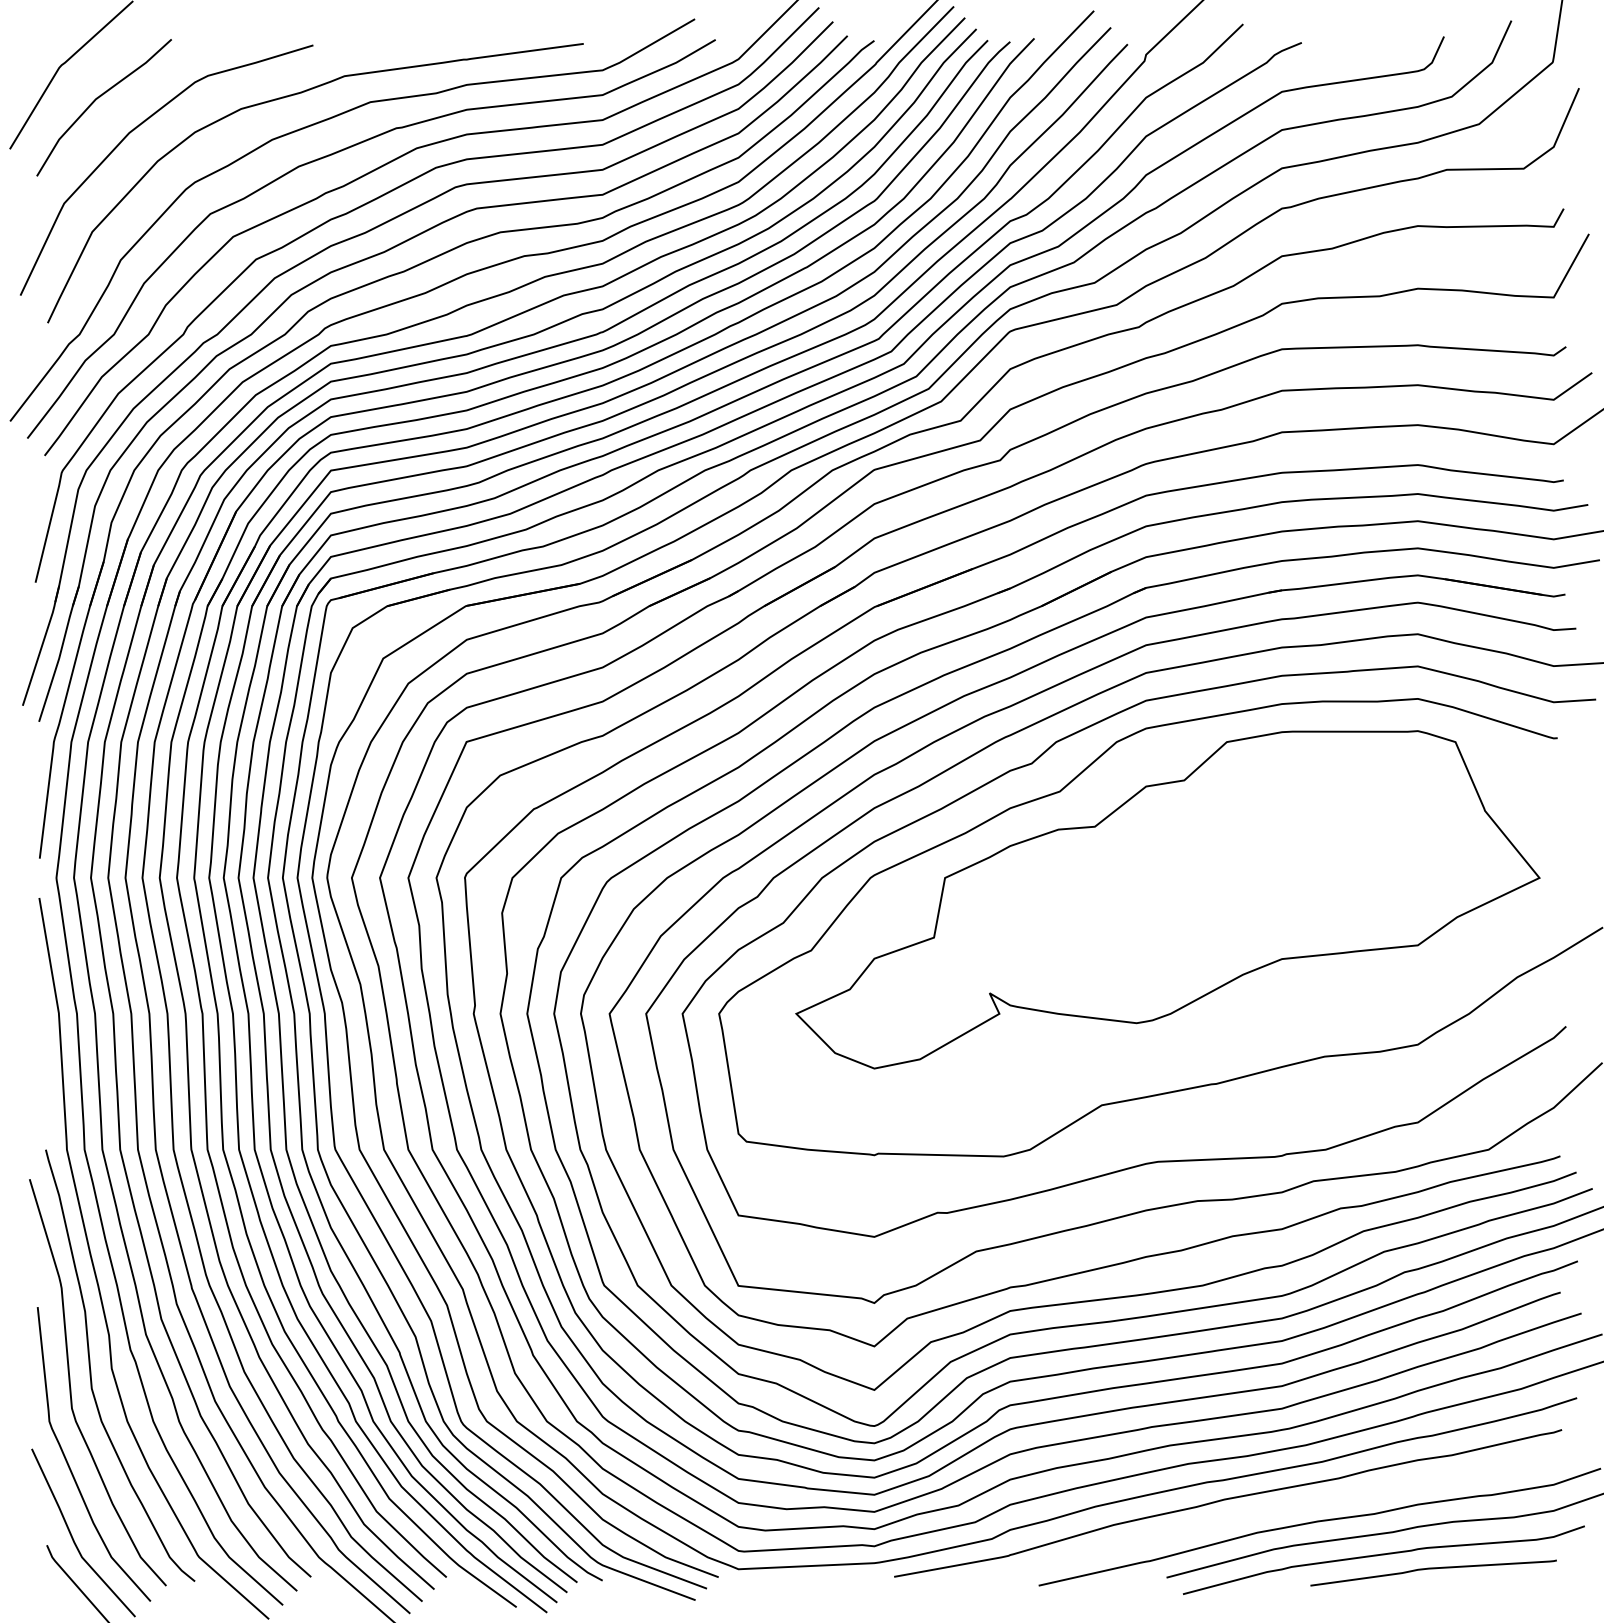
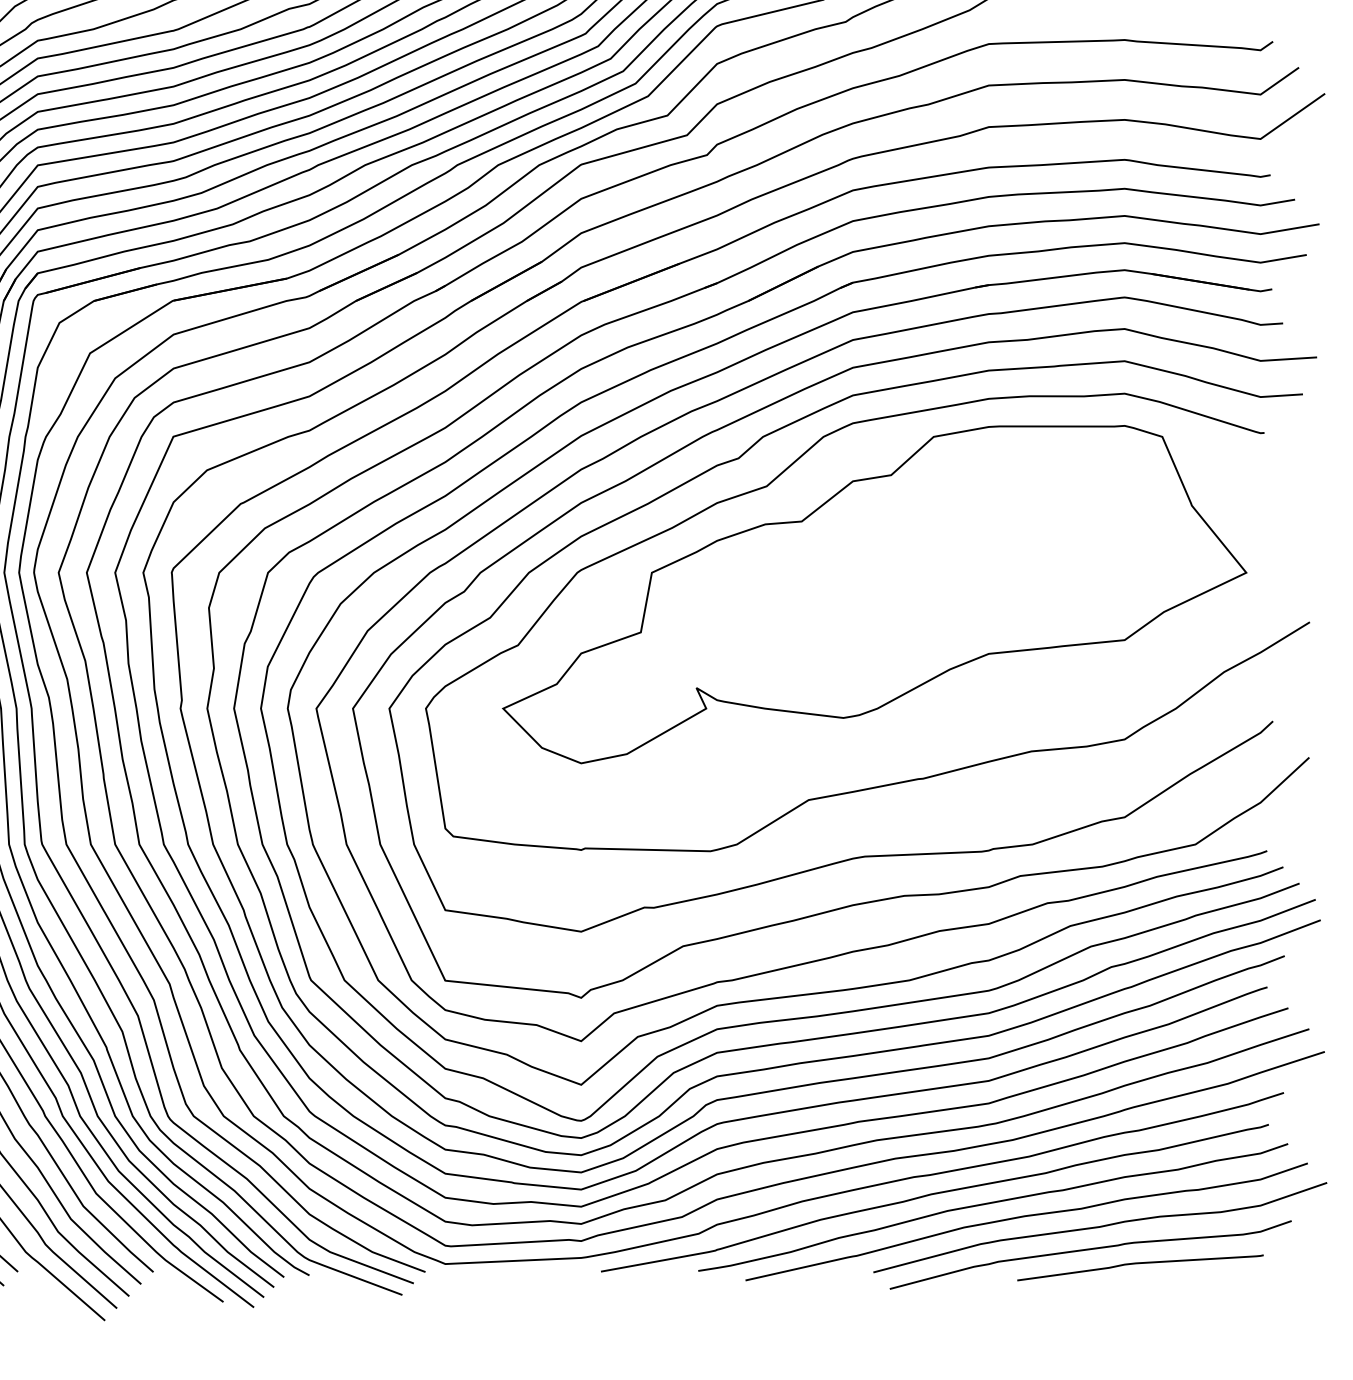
curve: (1286, 1508) -> (993, 1203), added

